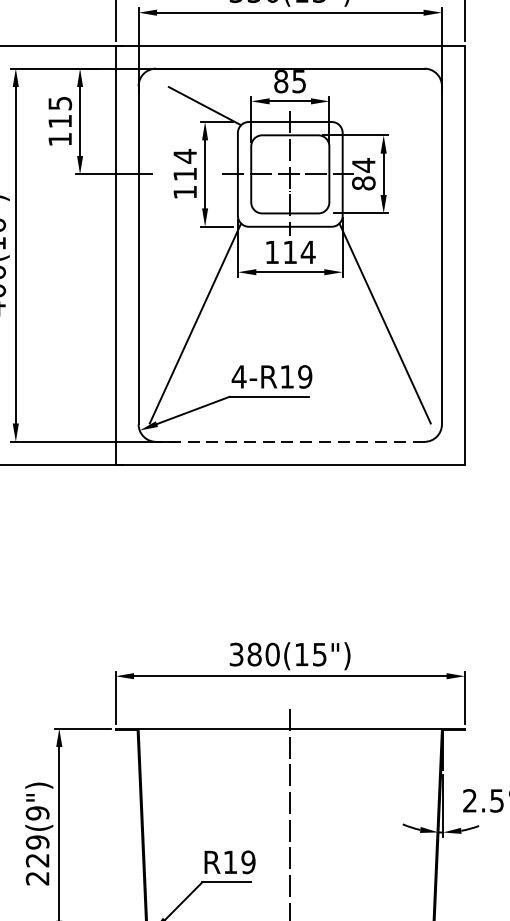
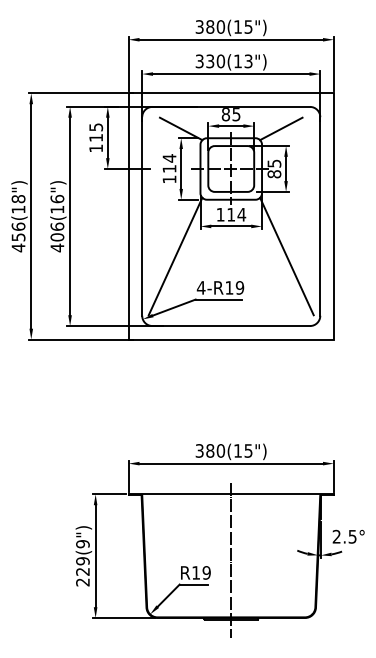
line: (375, 105) -> (281, 128), added
text: (363, 165) -> (274, 163), 84 -> 85
line: (290, 442) -> (231, 326), dashed -> solid

